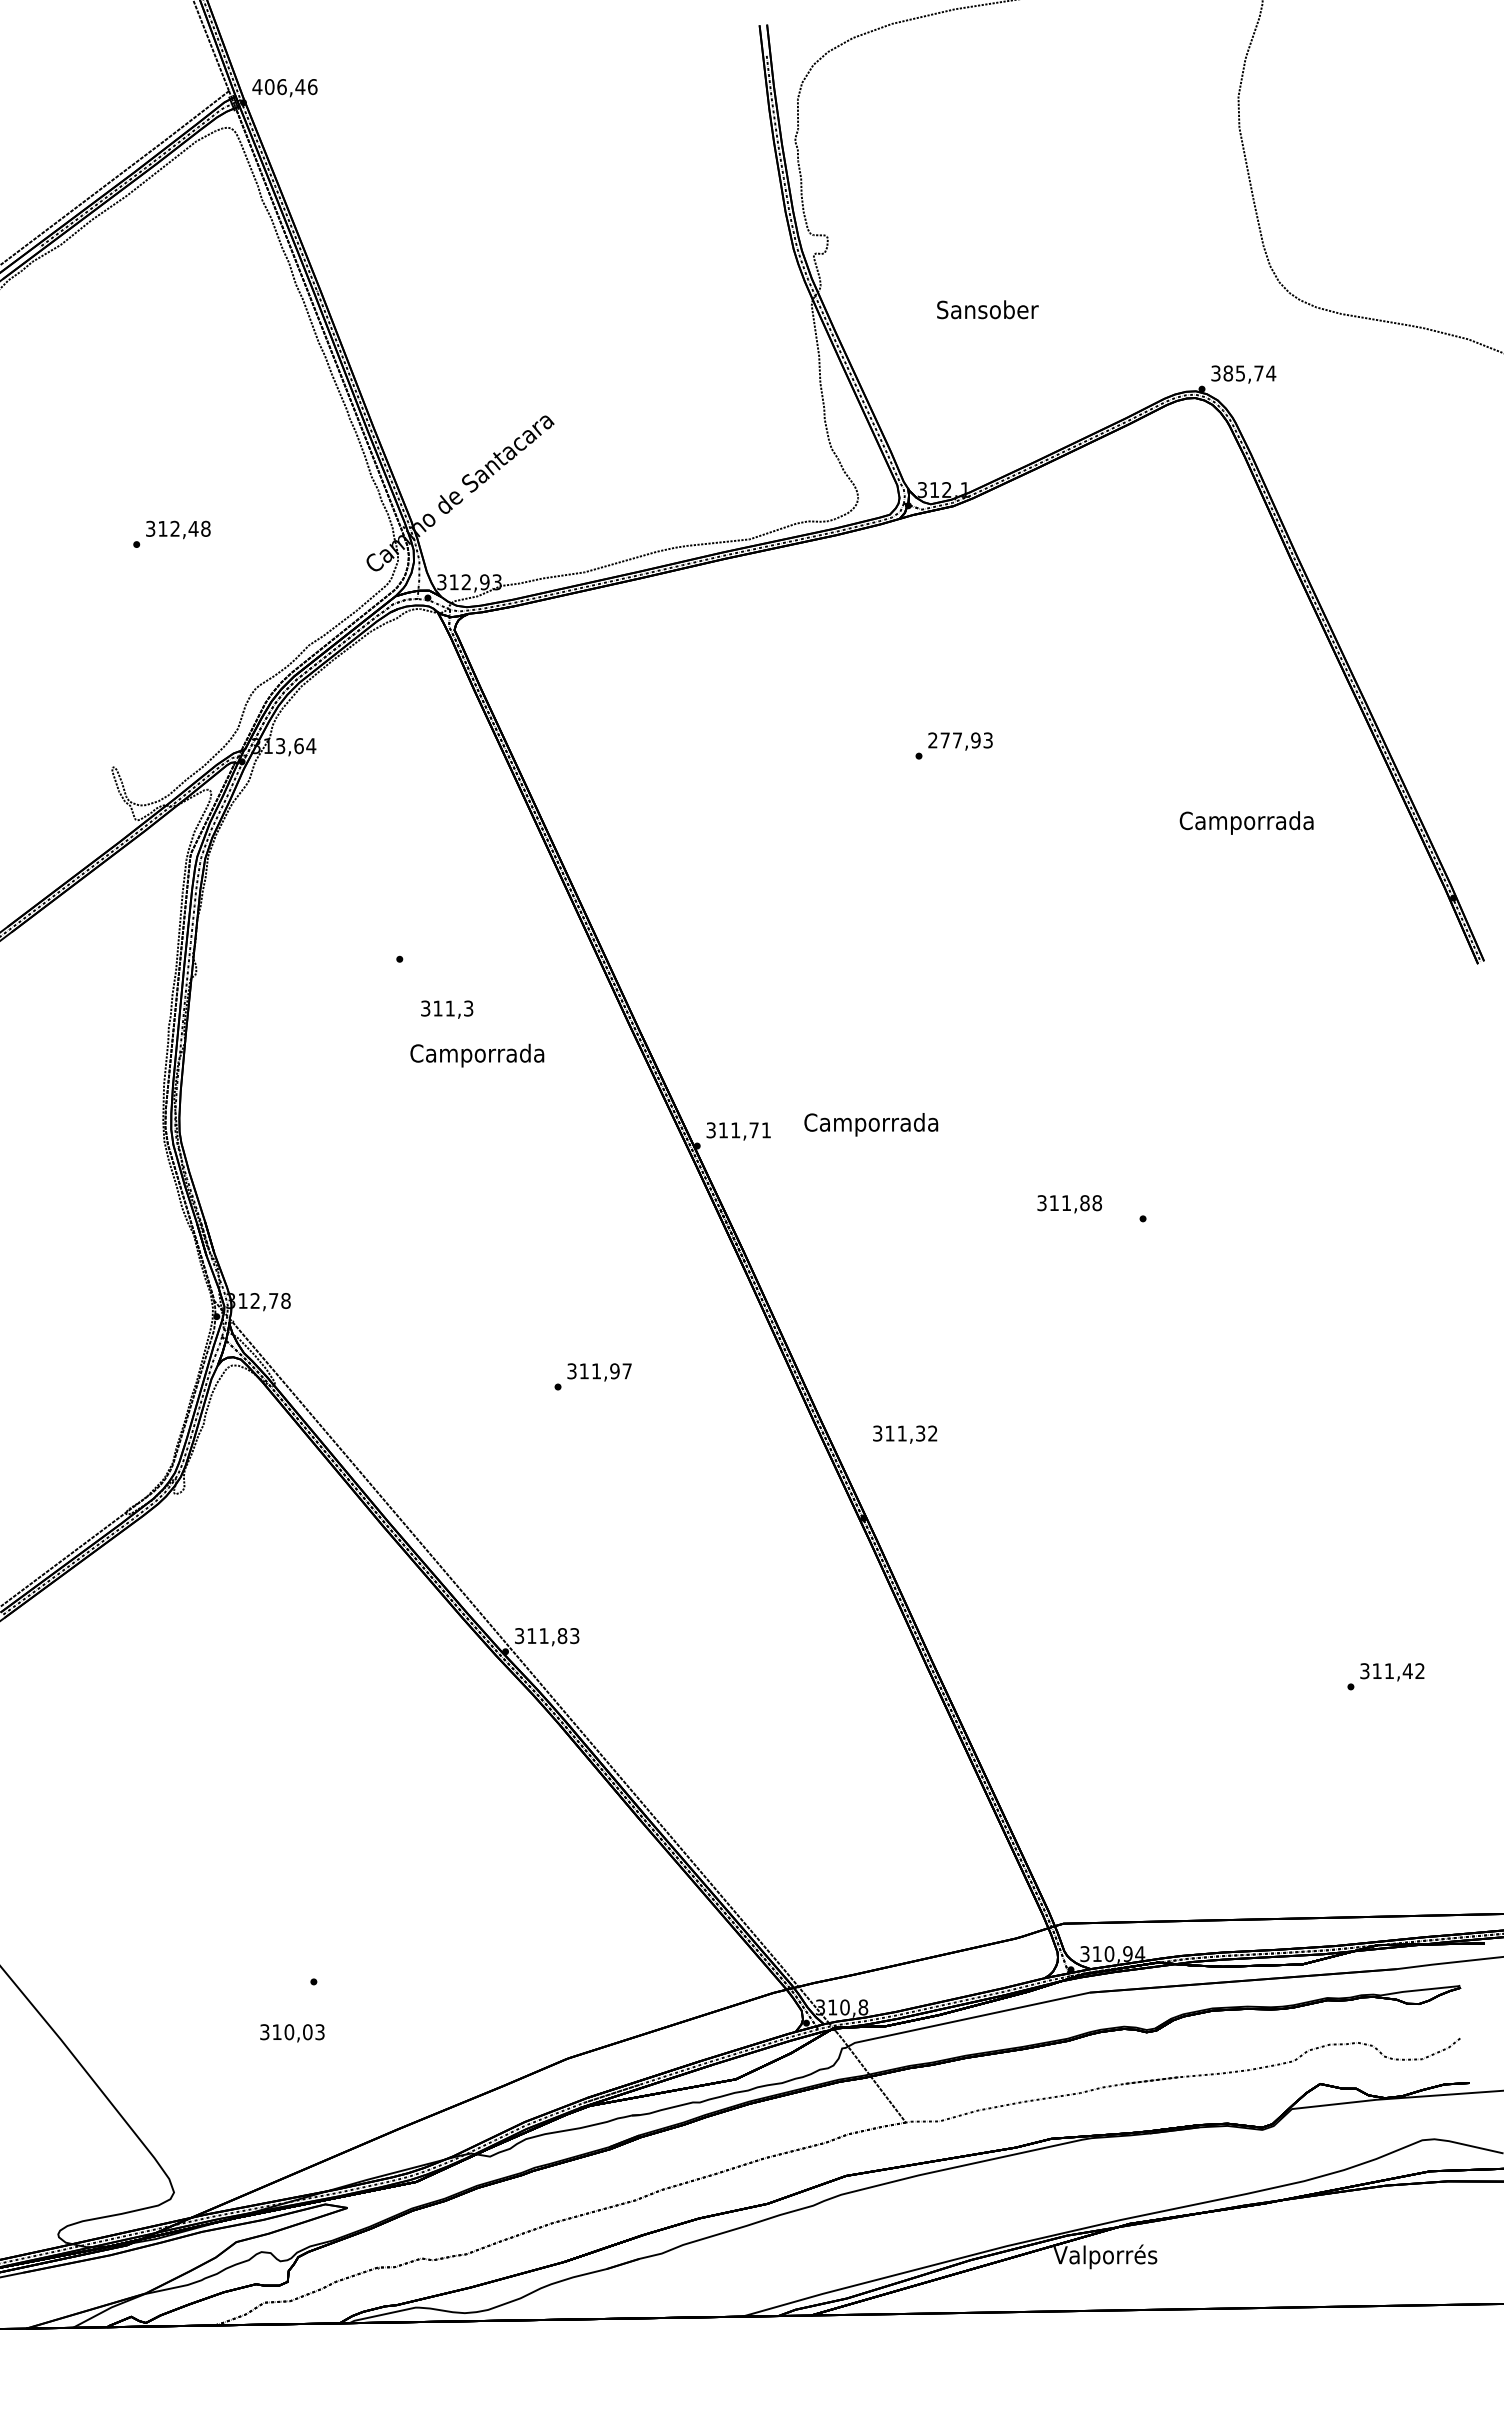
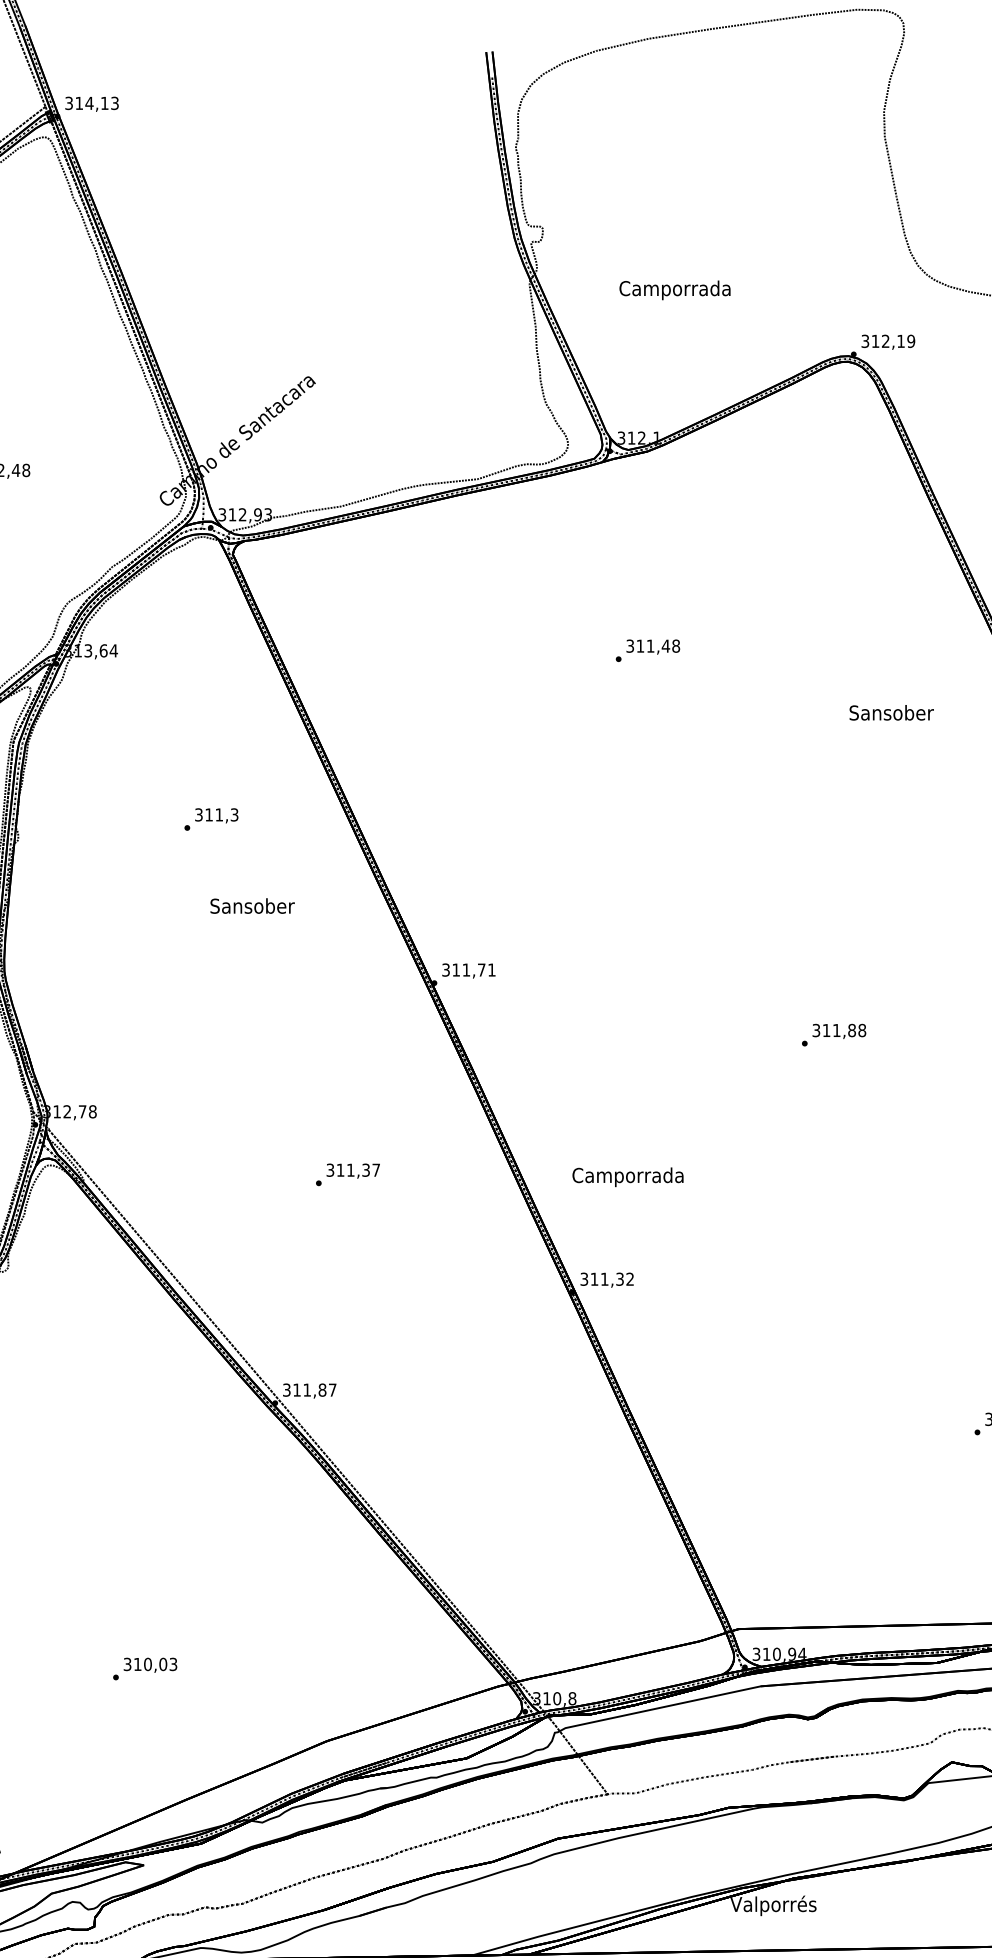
text: (284, 87) -> (91, 103), 406,46 -> 314,13
text: (986, 311) -> (674, 289), Sansober -> Camporrada
text: (1249, 373) -> (893, 341), 385,74 -> 312,19
text: (960, 740) -> (653, 646), 277,93 -> 311,48
text: (1246, 822) -> (890, 714), Camporrada -> Sansober
text: (447, 1009) -> (217, 815), moved
text: (477, 1055) -> (251, 907), Camporrada -> Sansober
text: (871, 1124) -> (628, 1177), moved
text: (1069, 1204) -> (839, 1031), moved
text: (614, 1371) -> (365, 1170), 311,97 -> 311,37
text: (905, 1434) -> (607, 1280), moved
text: (574, 1636) -> (332, 1390), 311,83 -> 311,87
text: (292, 2033) -> (150, 1665), moved

